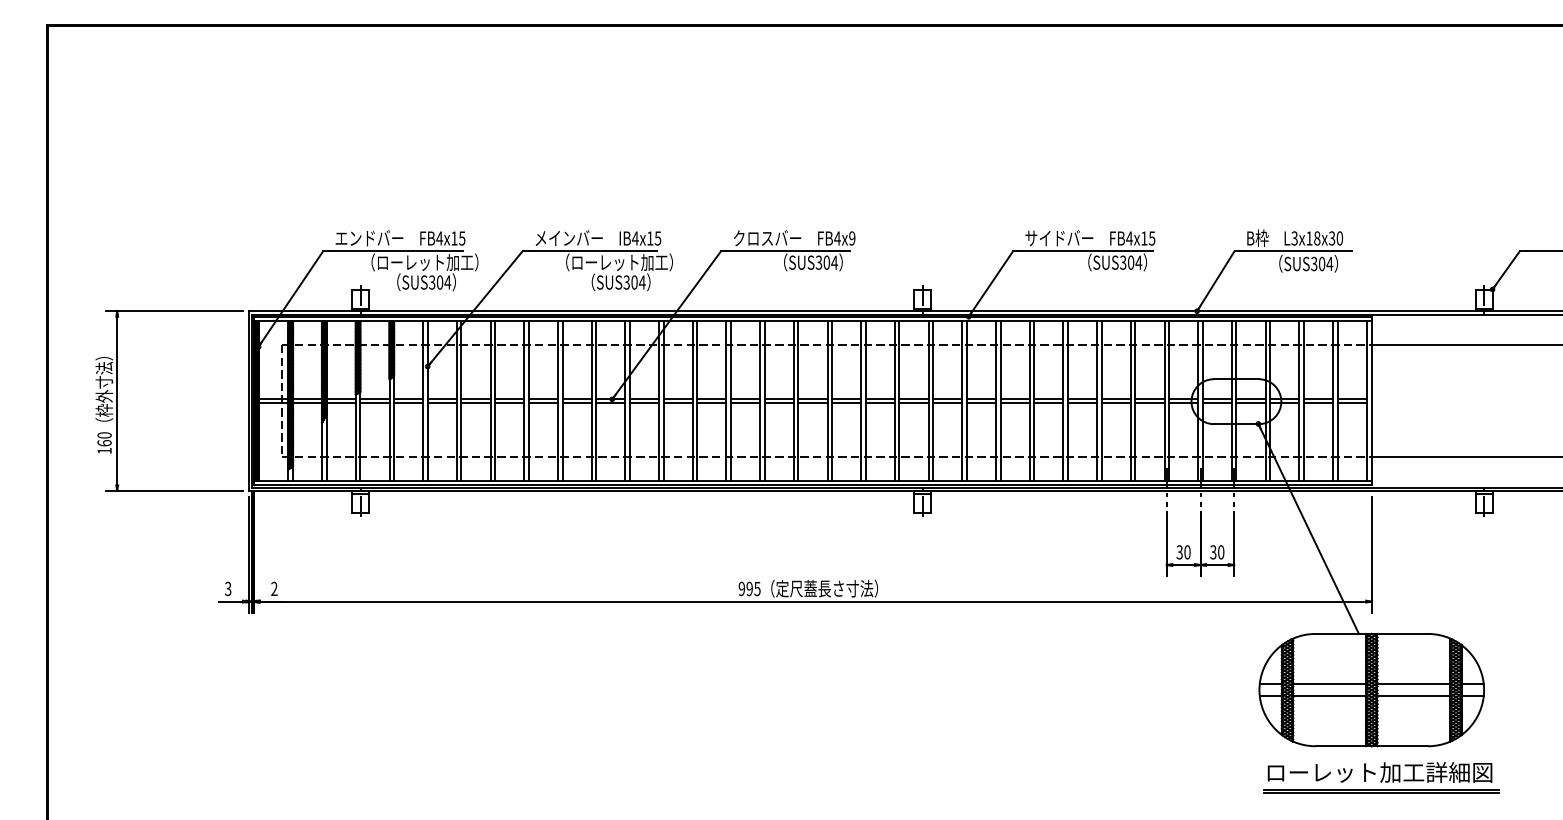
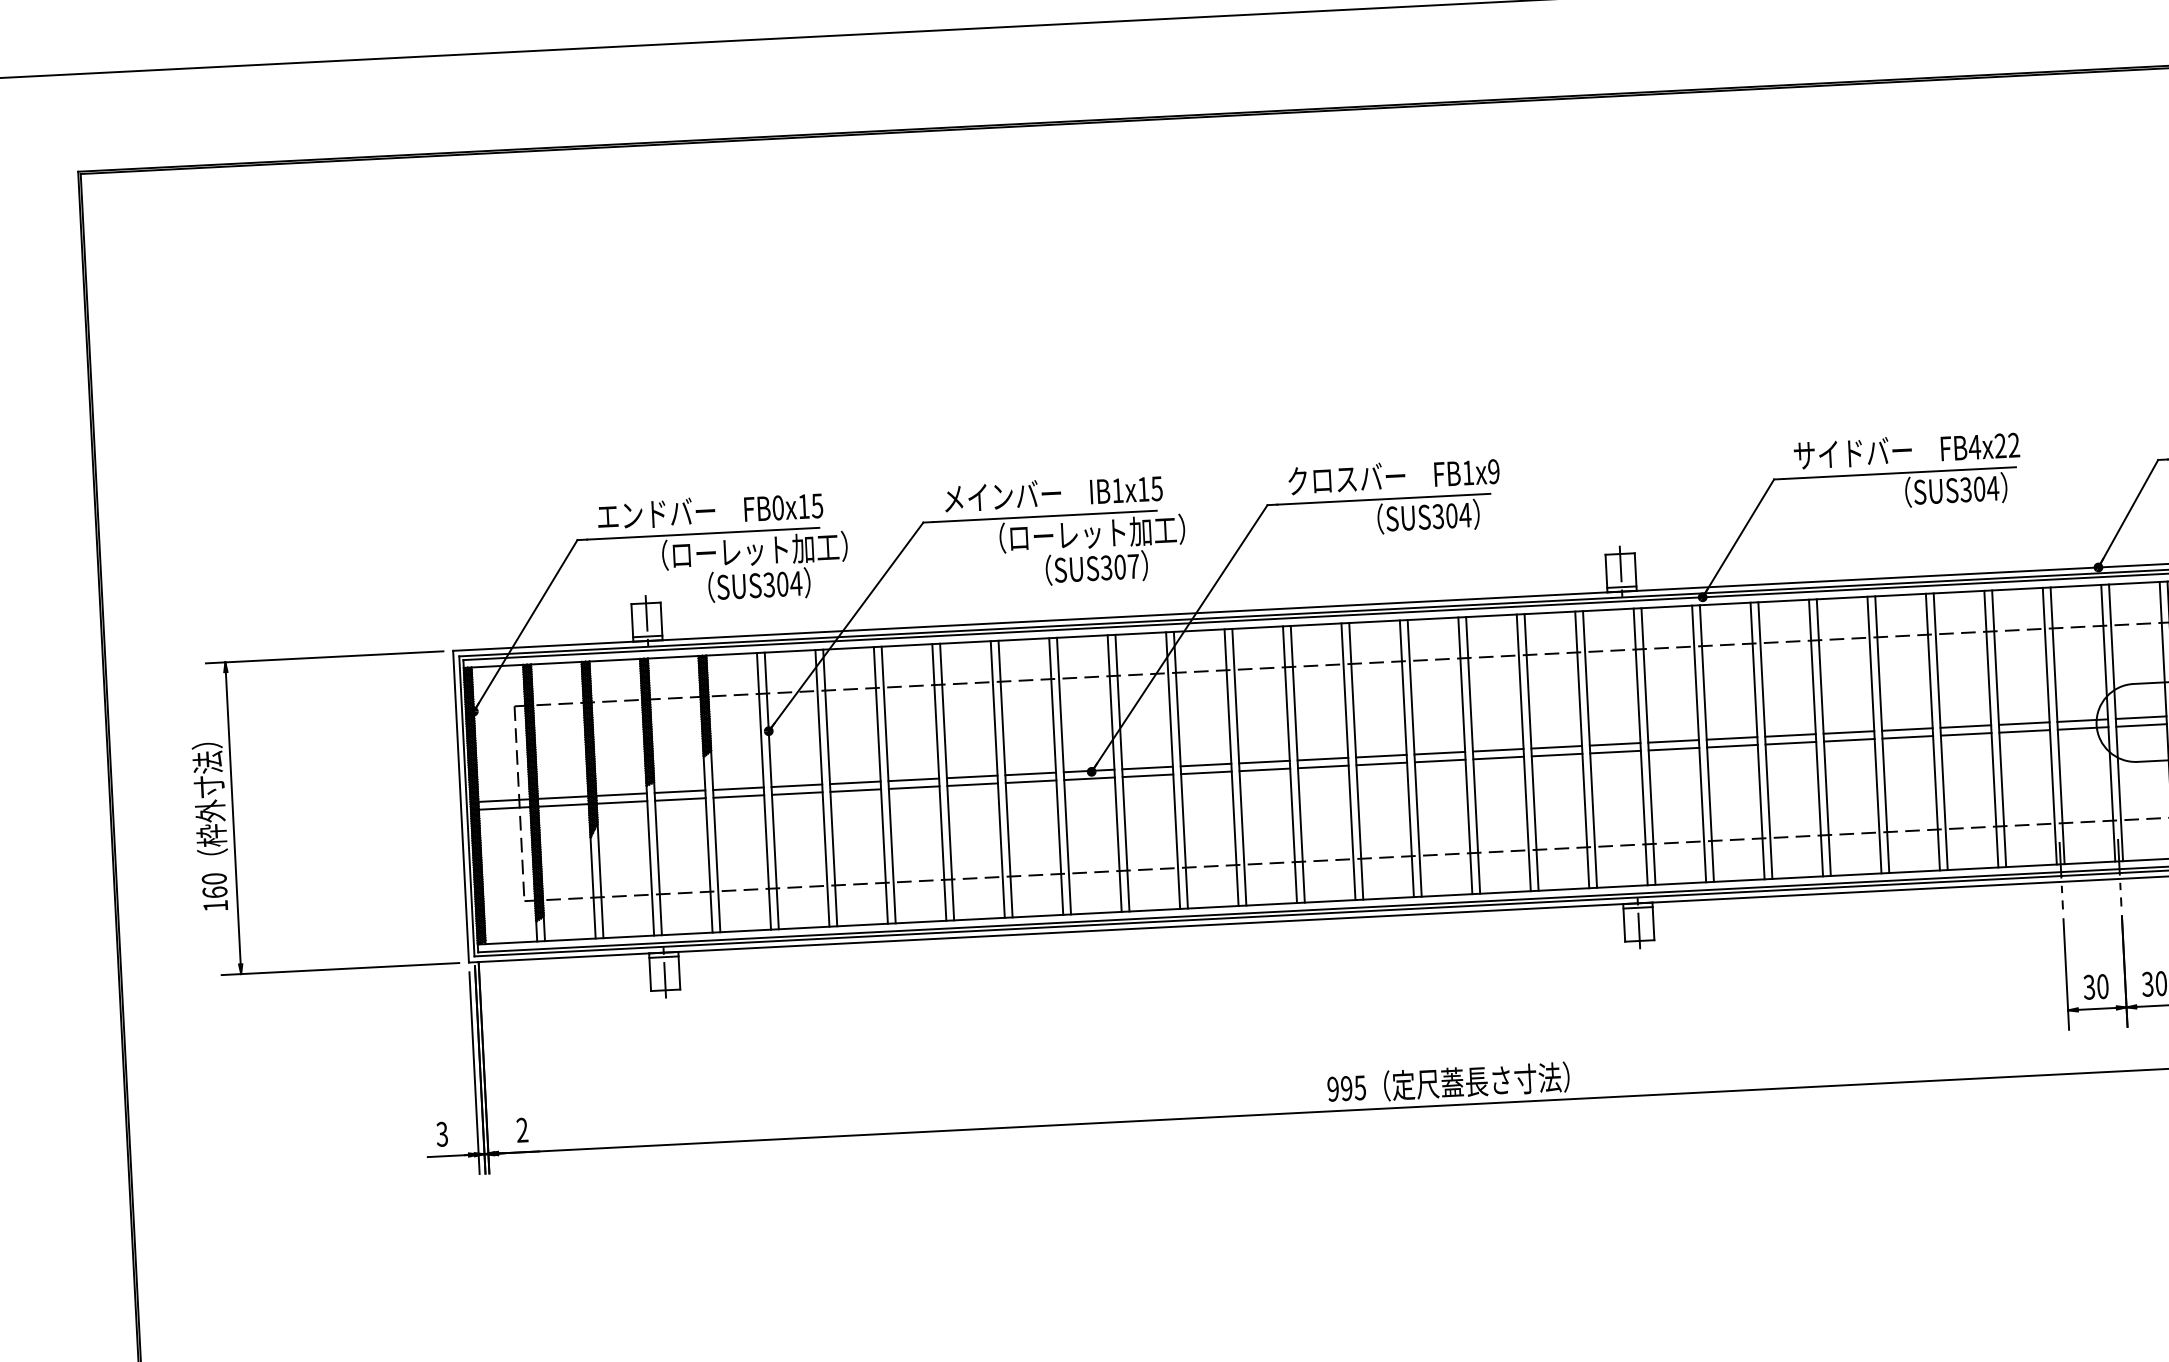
text: (439, 238) -> (777, 507), FB4x15 -> FB0x15
text: (635, 238) -> (1117, 490), IB4x15 -> IB1x15
text: (837, 238) -> (1468, 472), FB4x9 -> FB1x9
text: (1148, 238) -> (2007, 445), FB4x15 -> FB4x22
text: (641, 282) -> (1132, 566), SUS304 -> SUS307

